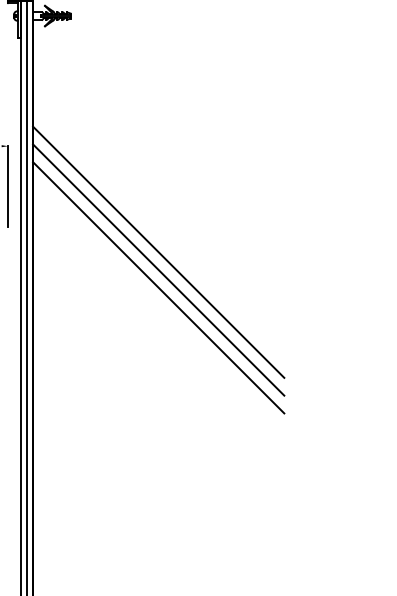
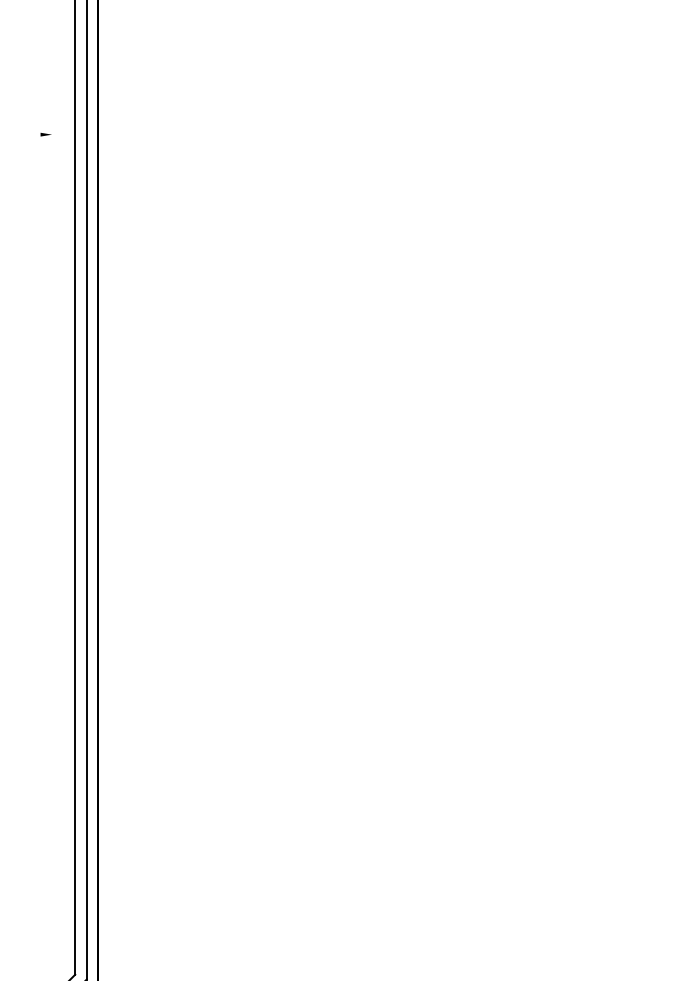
line: (7, 186) -> (51, 208), removed
line: (158, 251) -> (328, 328), removed
line: (158, 269) -> (328, 361), removed
line: (158, 287) -> (328, 394), removed

